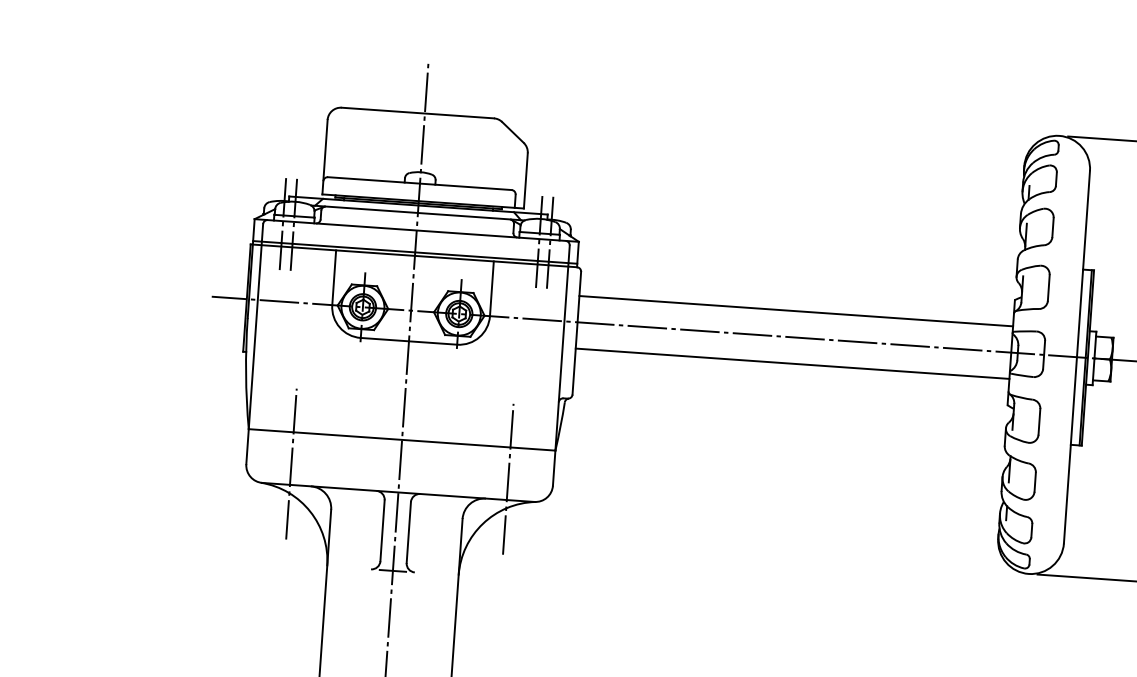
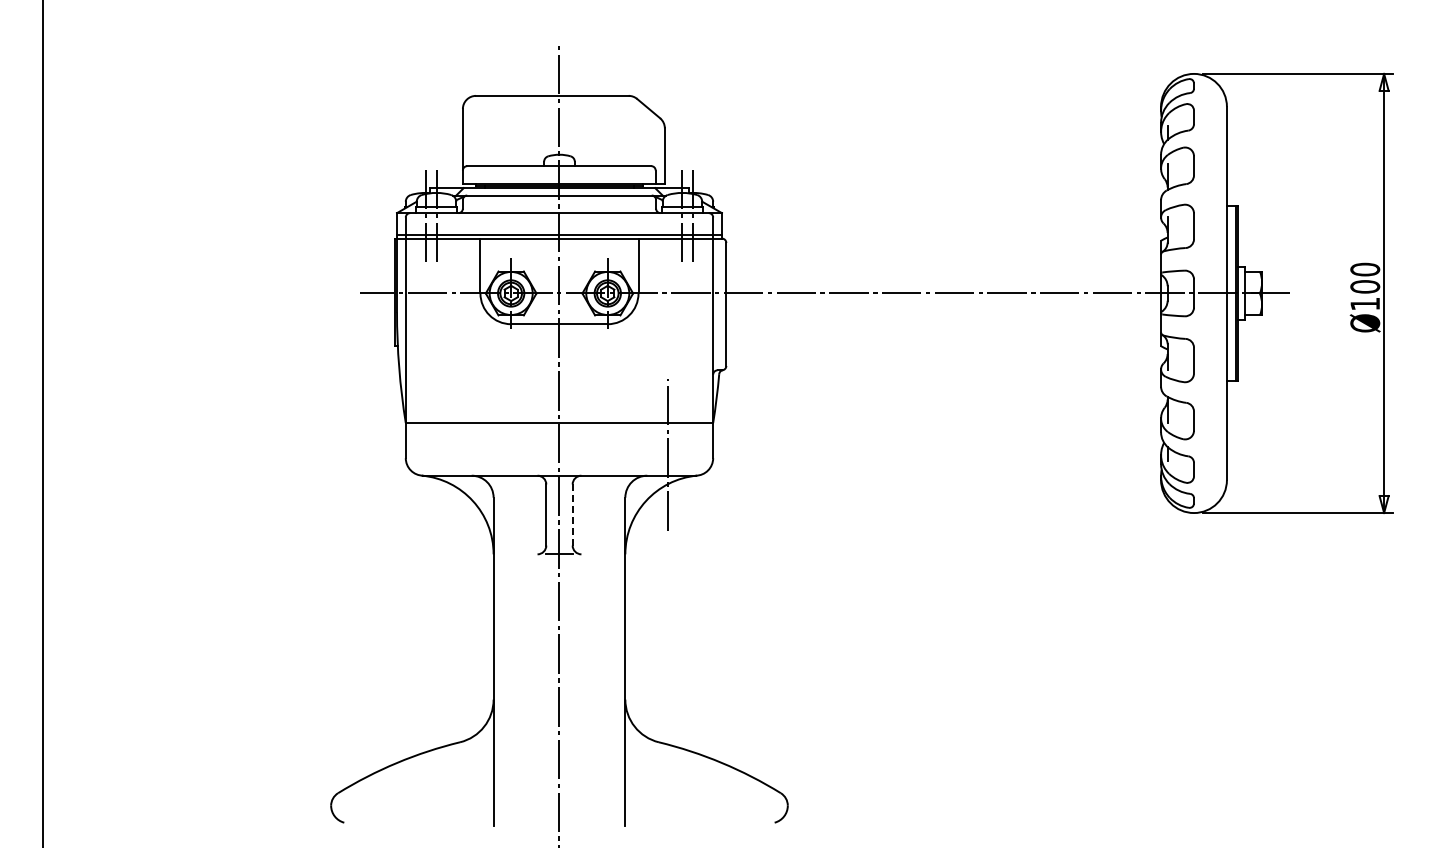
line: (796, 311) -> (943, 267), removed
line: (792, 363) -> (943, 319), removed
line: (291, 463) -> (450, 454), removed
line: (408, 533) -> (572, 515), solid -> dashed

